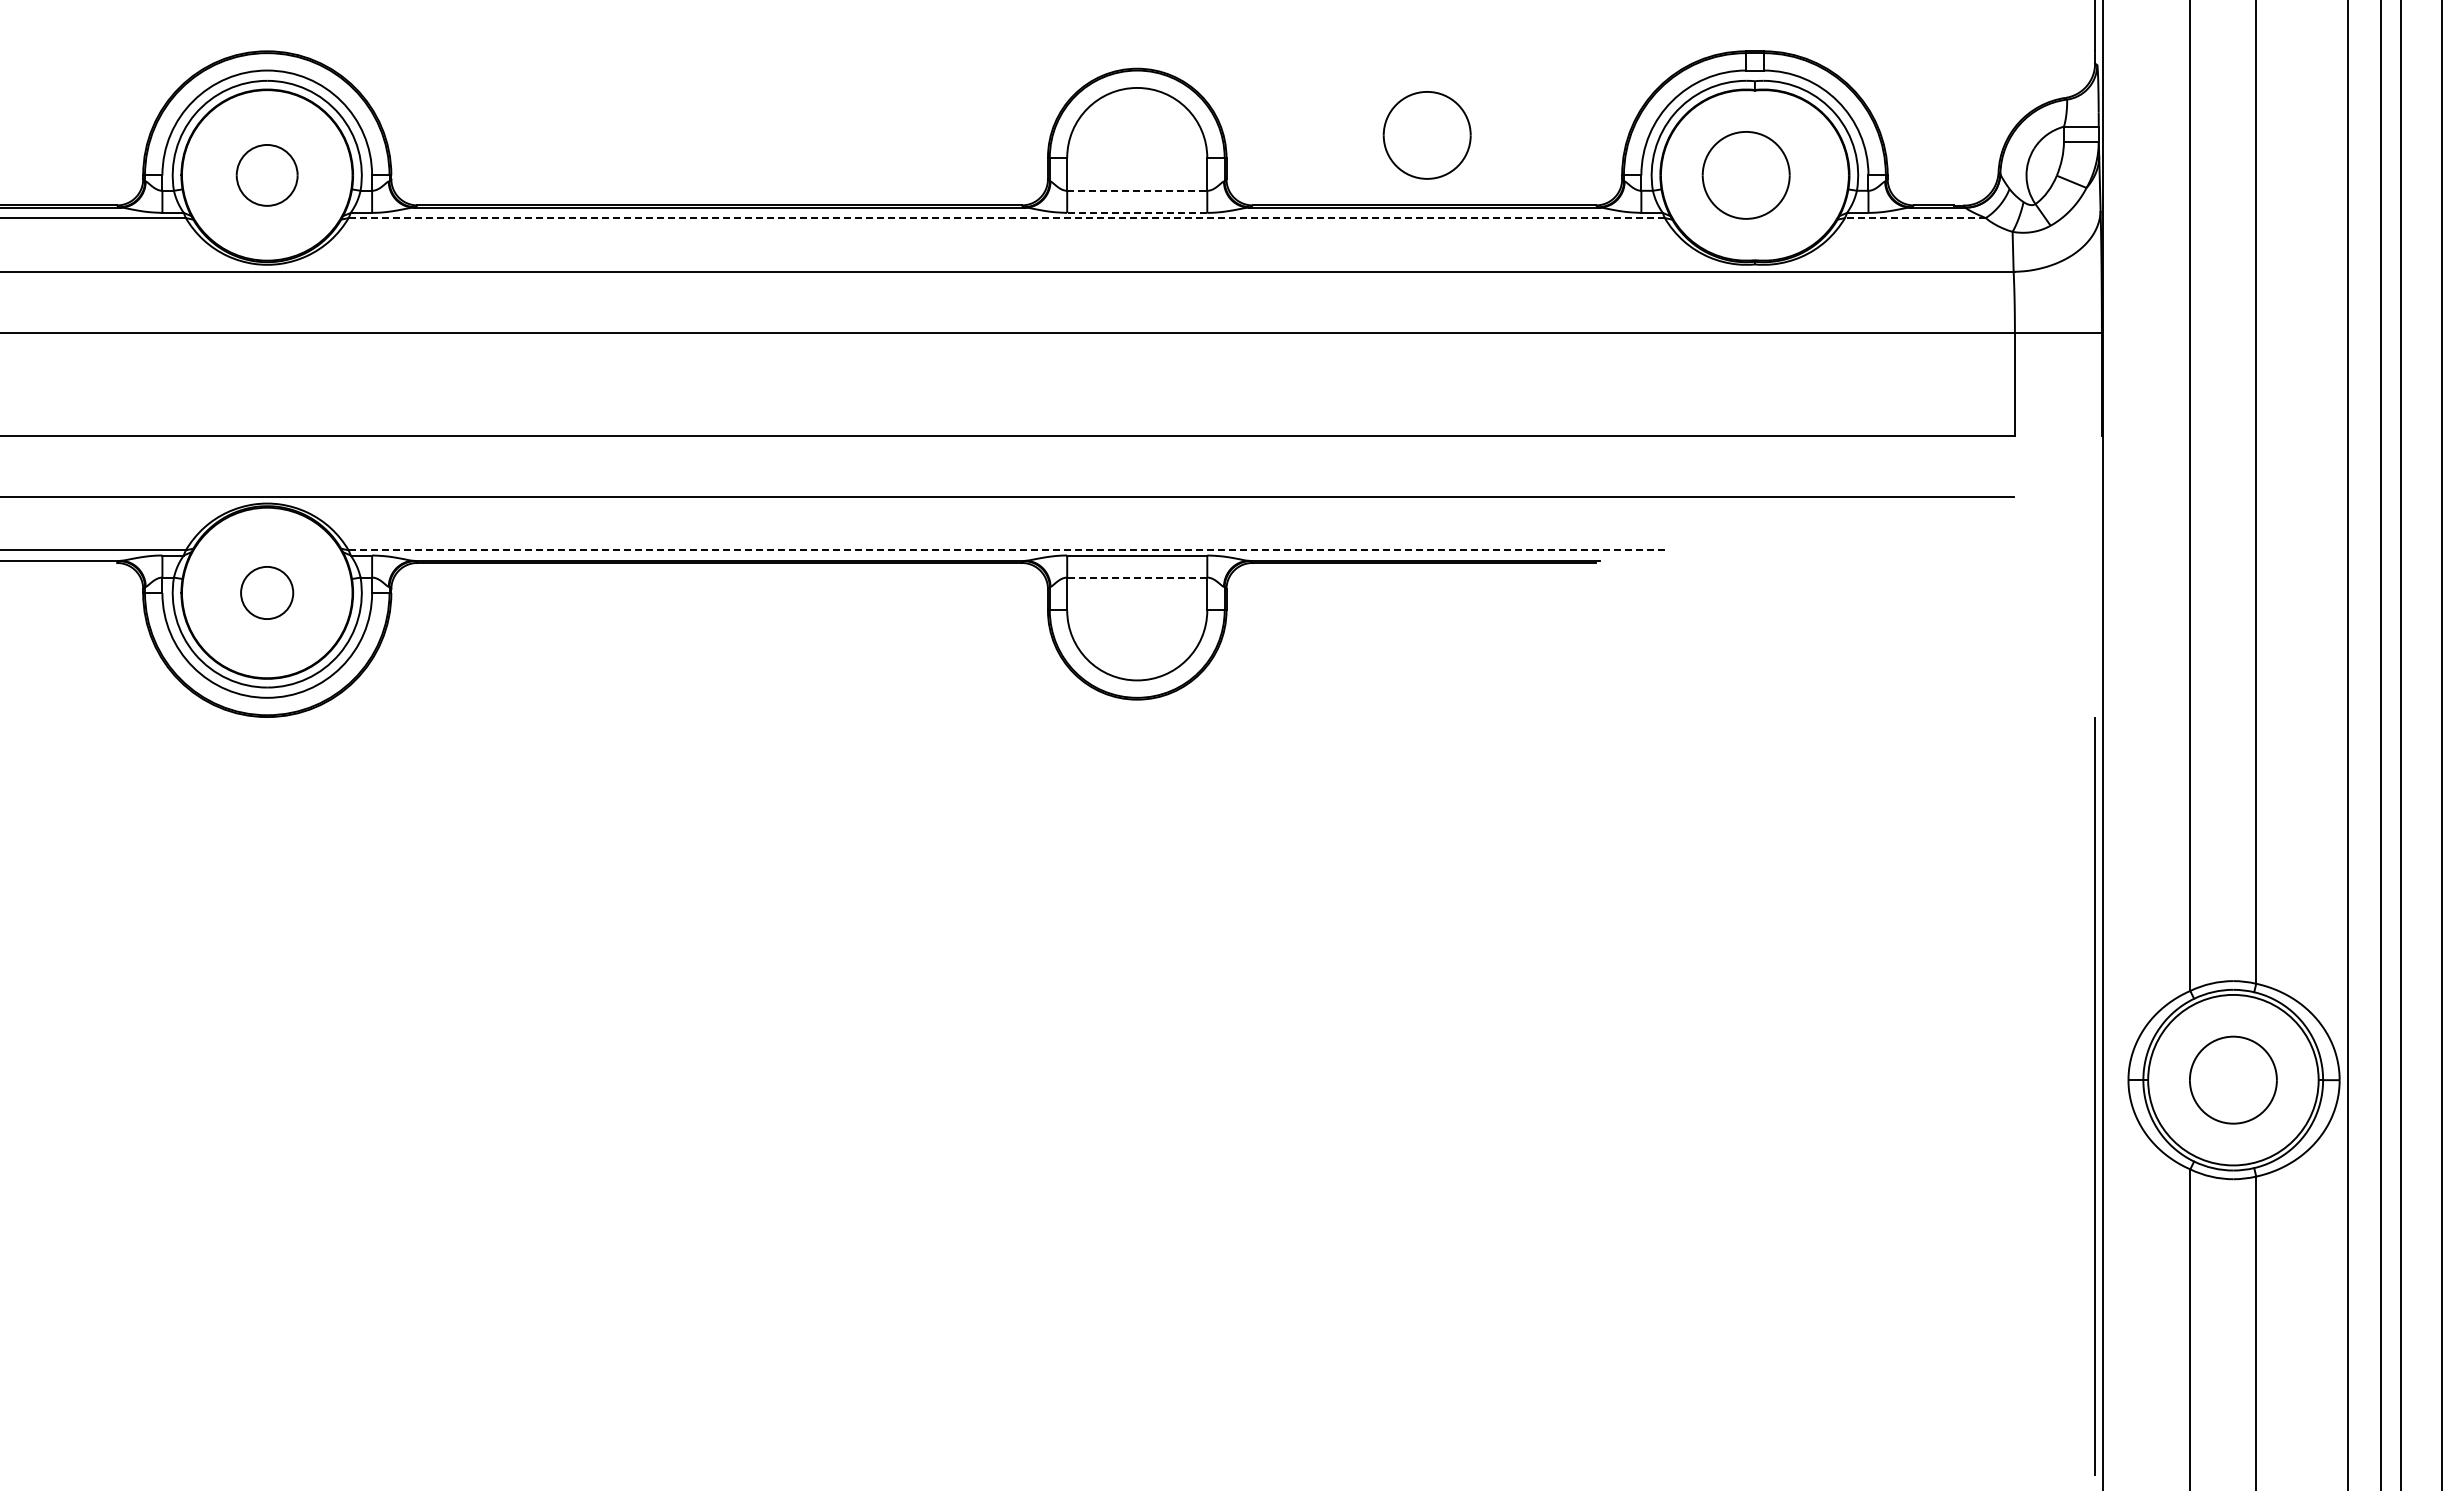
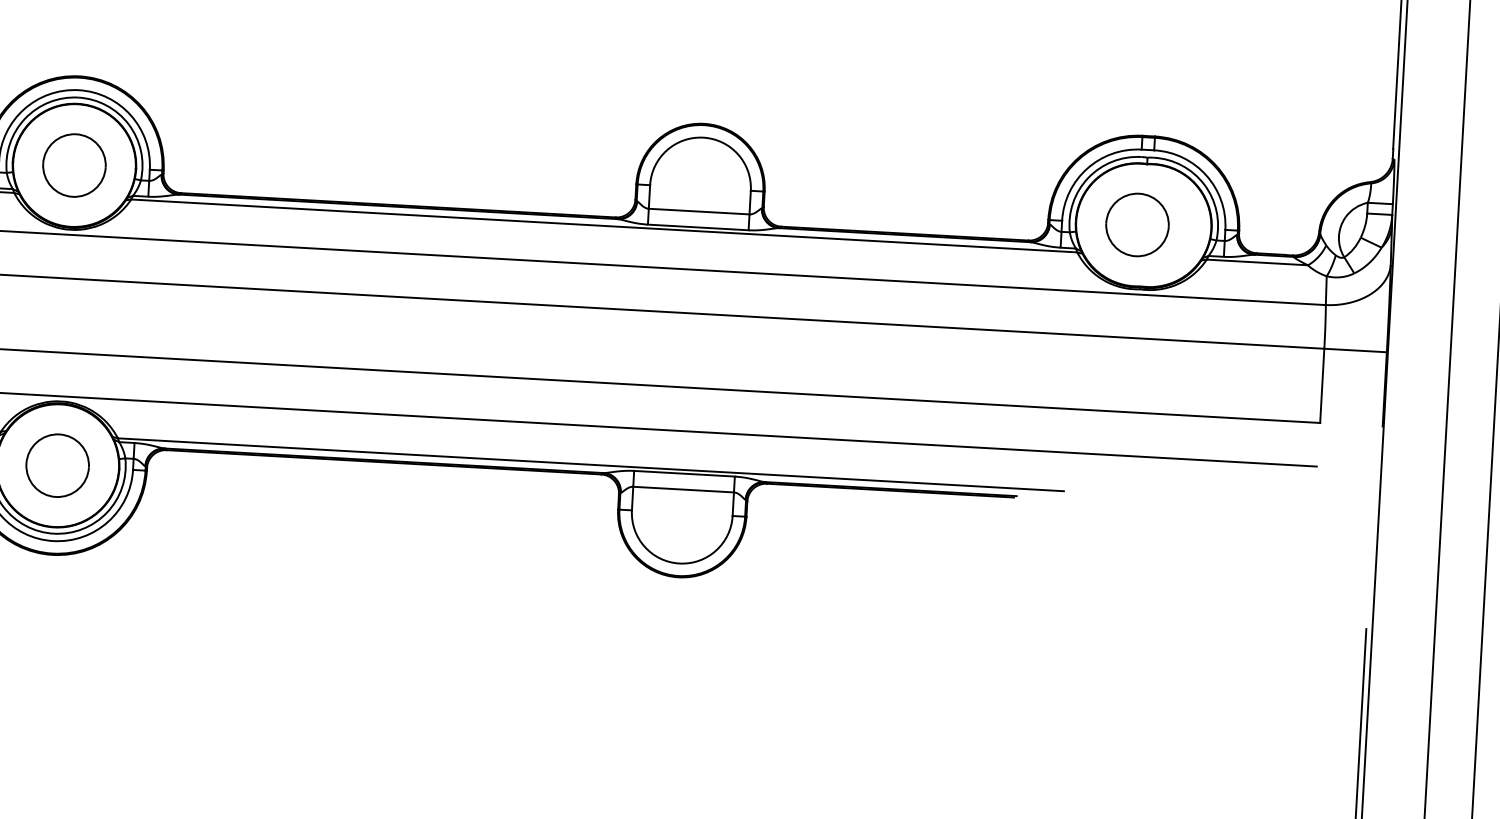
part: (1426, 135) -> (909, 183), removed
part: (266, 175) -> (73, 165), size x1.43
line: (1137, 190) -> (699, 211), dashed -> solid
line: (1136, 212) -> (697, 227), dashed -> solid
line: (1006, 218) -> (604, 226), dashed -> solid
line: (1914, 218) -> (1256, 262), dashed -> solid
line: (1007, 550) -> (591, 464), dashed -> solid
line: (1136, 577) -> (683, 489), dashed -> solid
part: (266, 592) -> (57, 465), size x1.67

